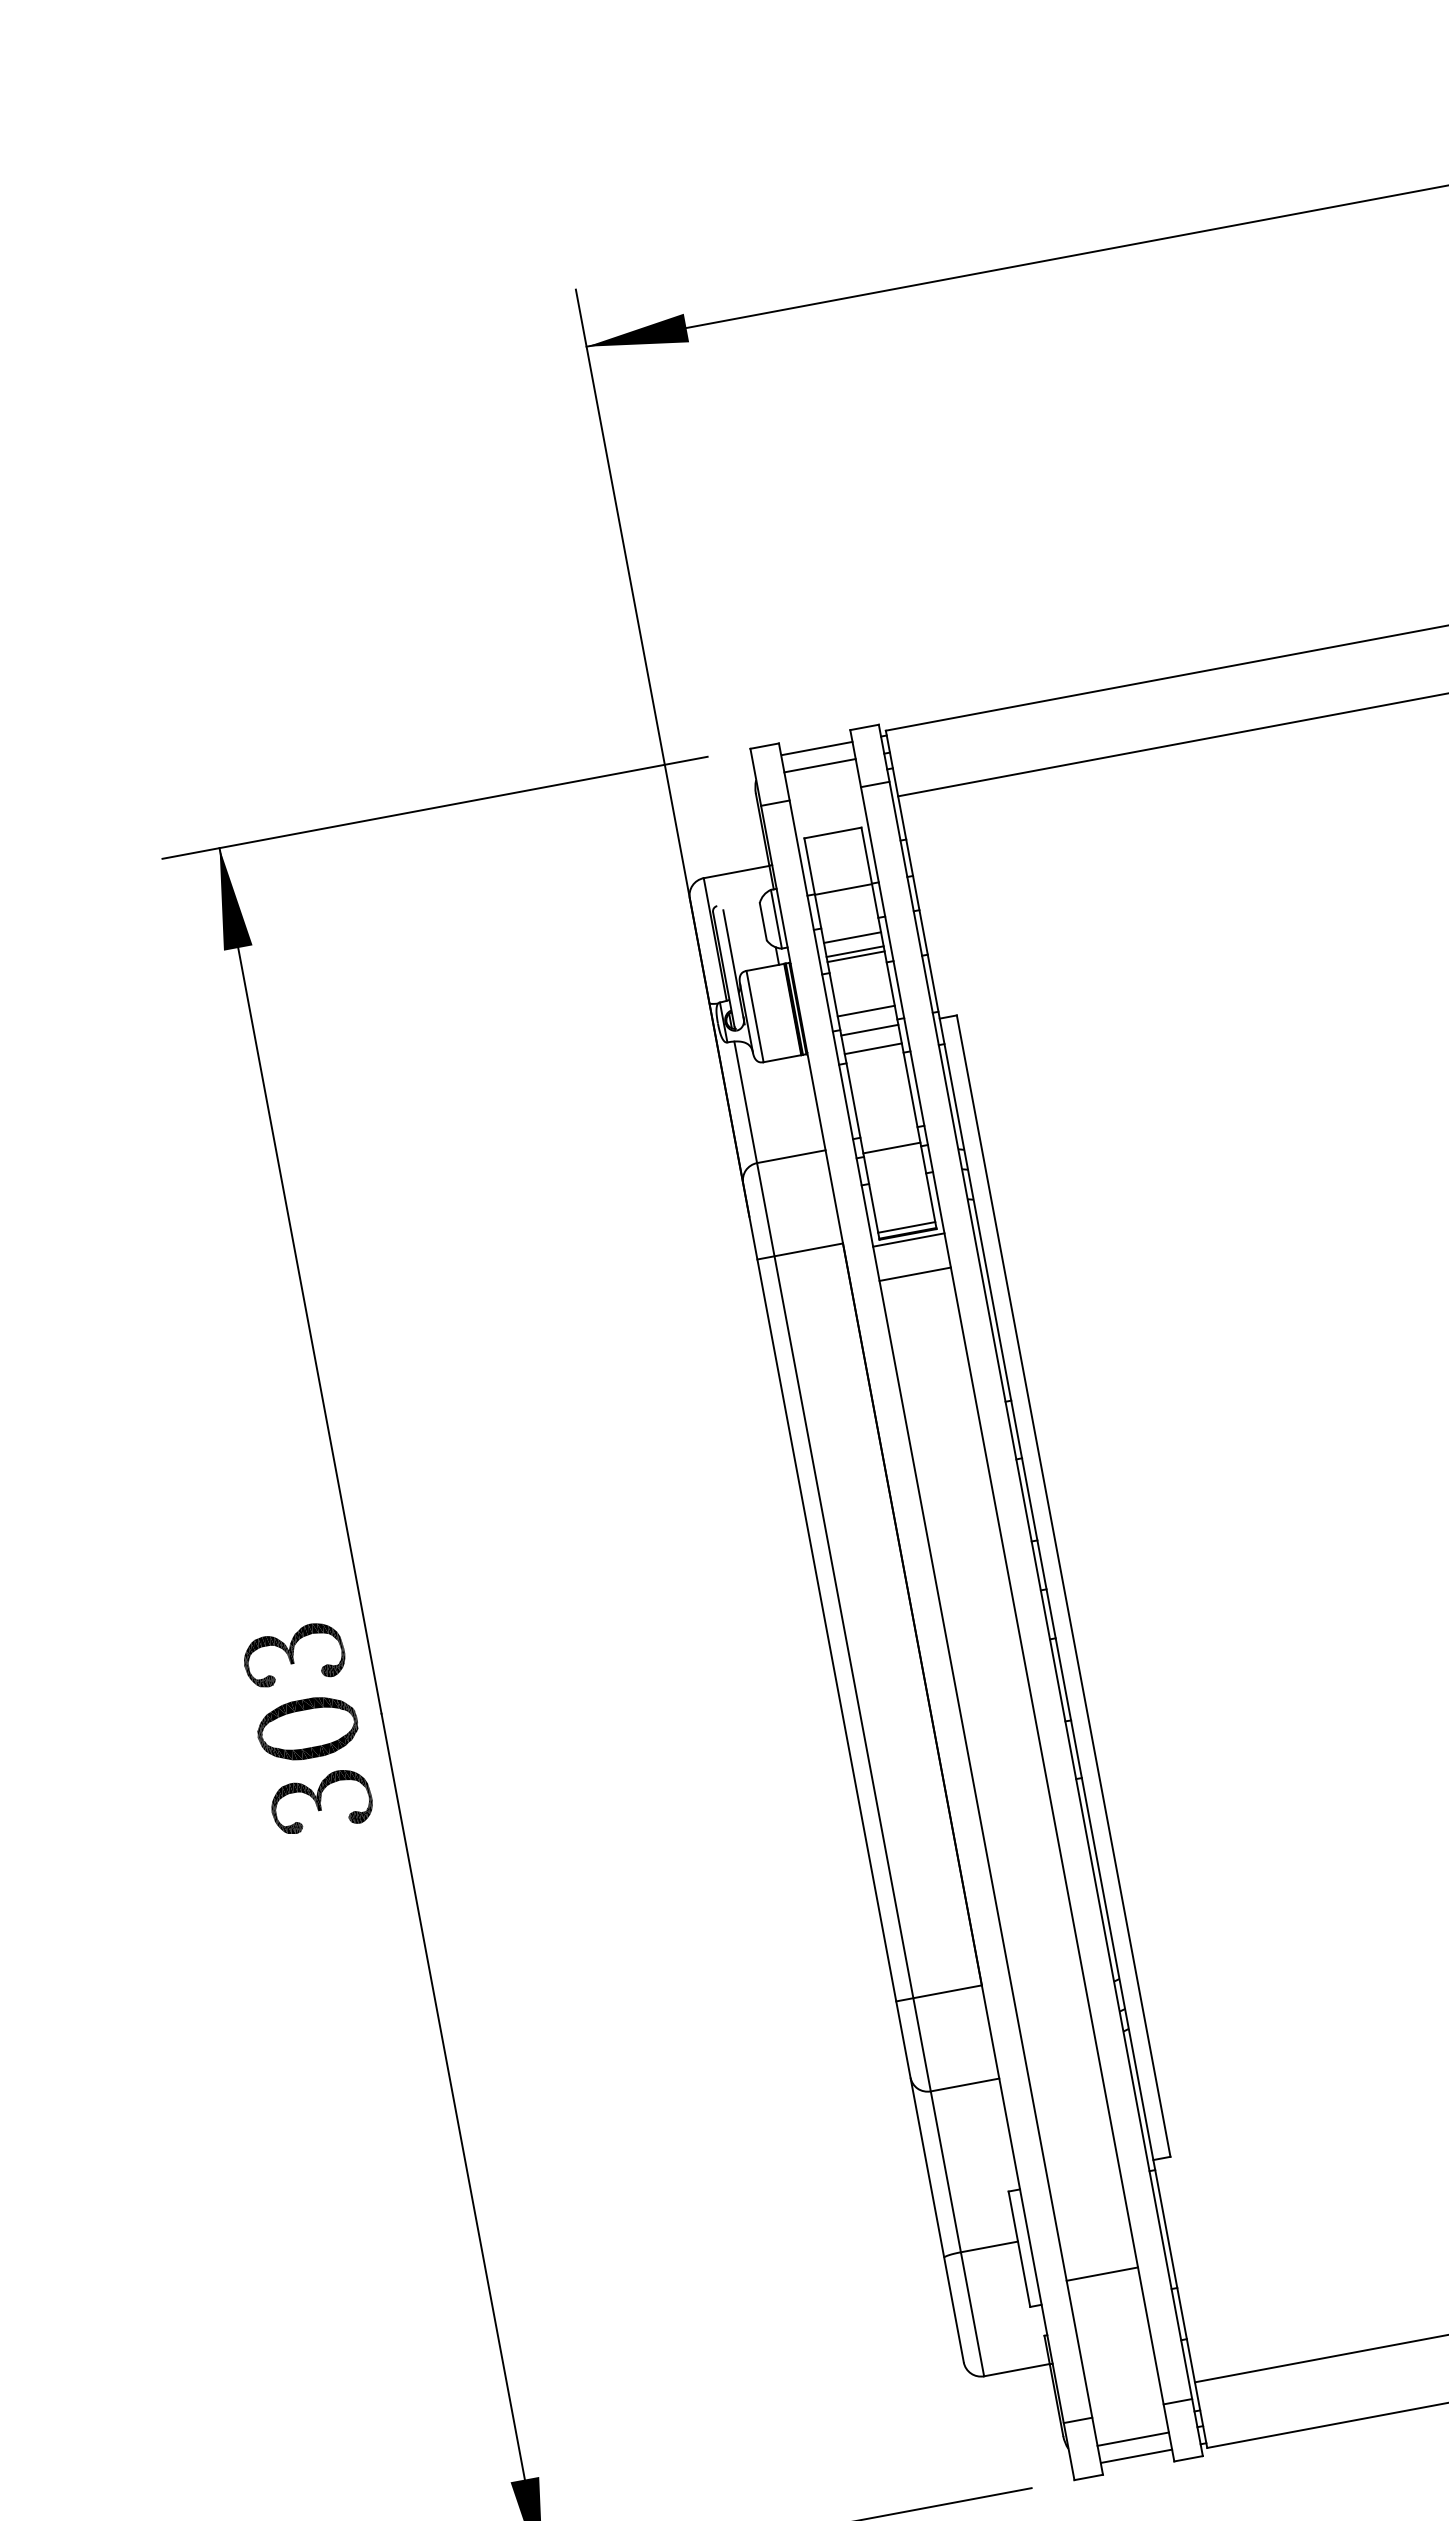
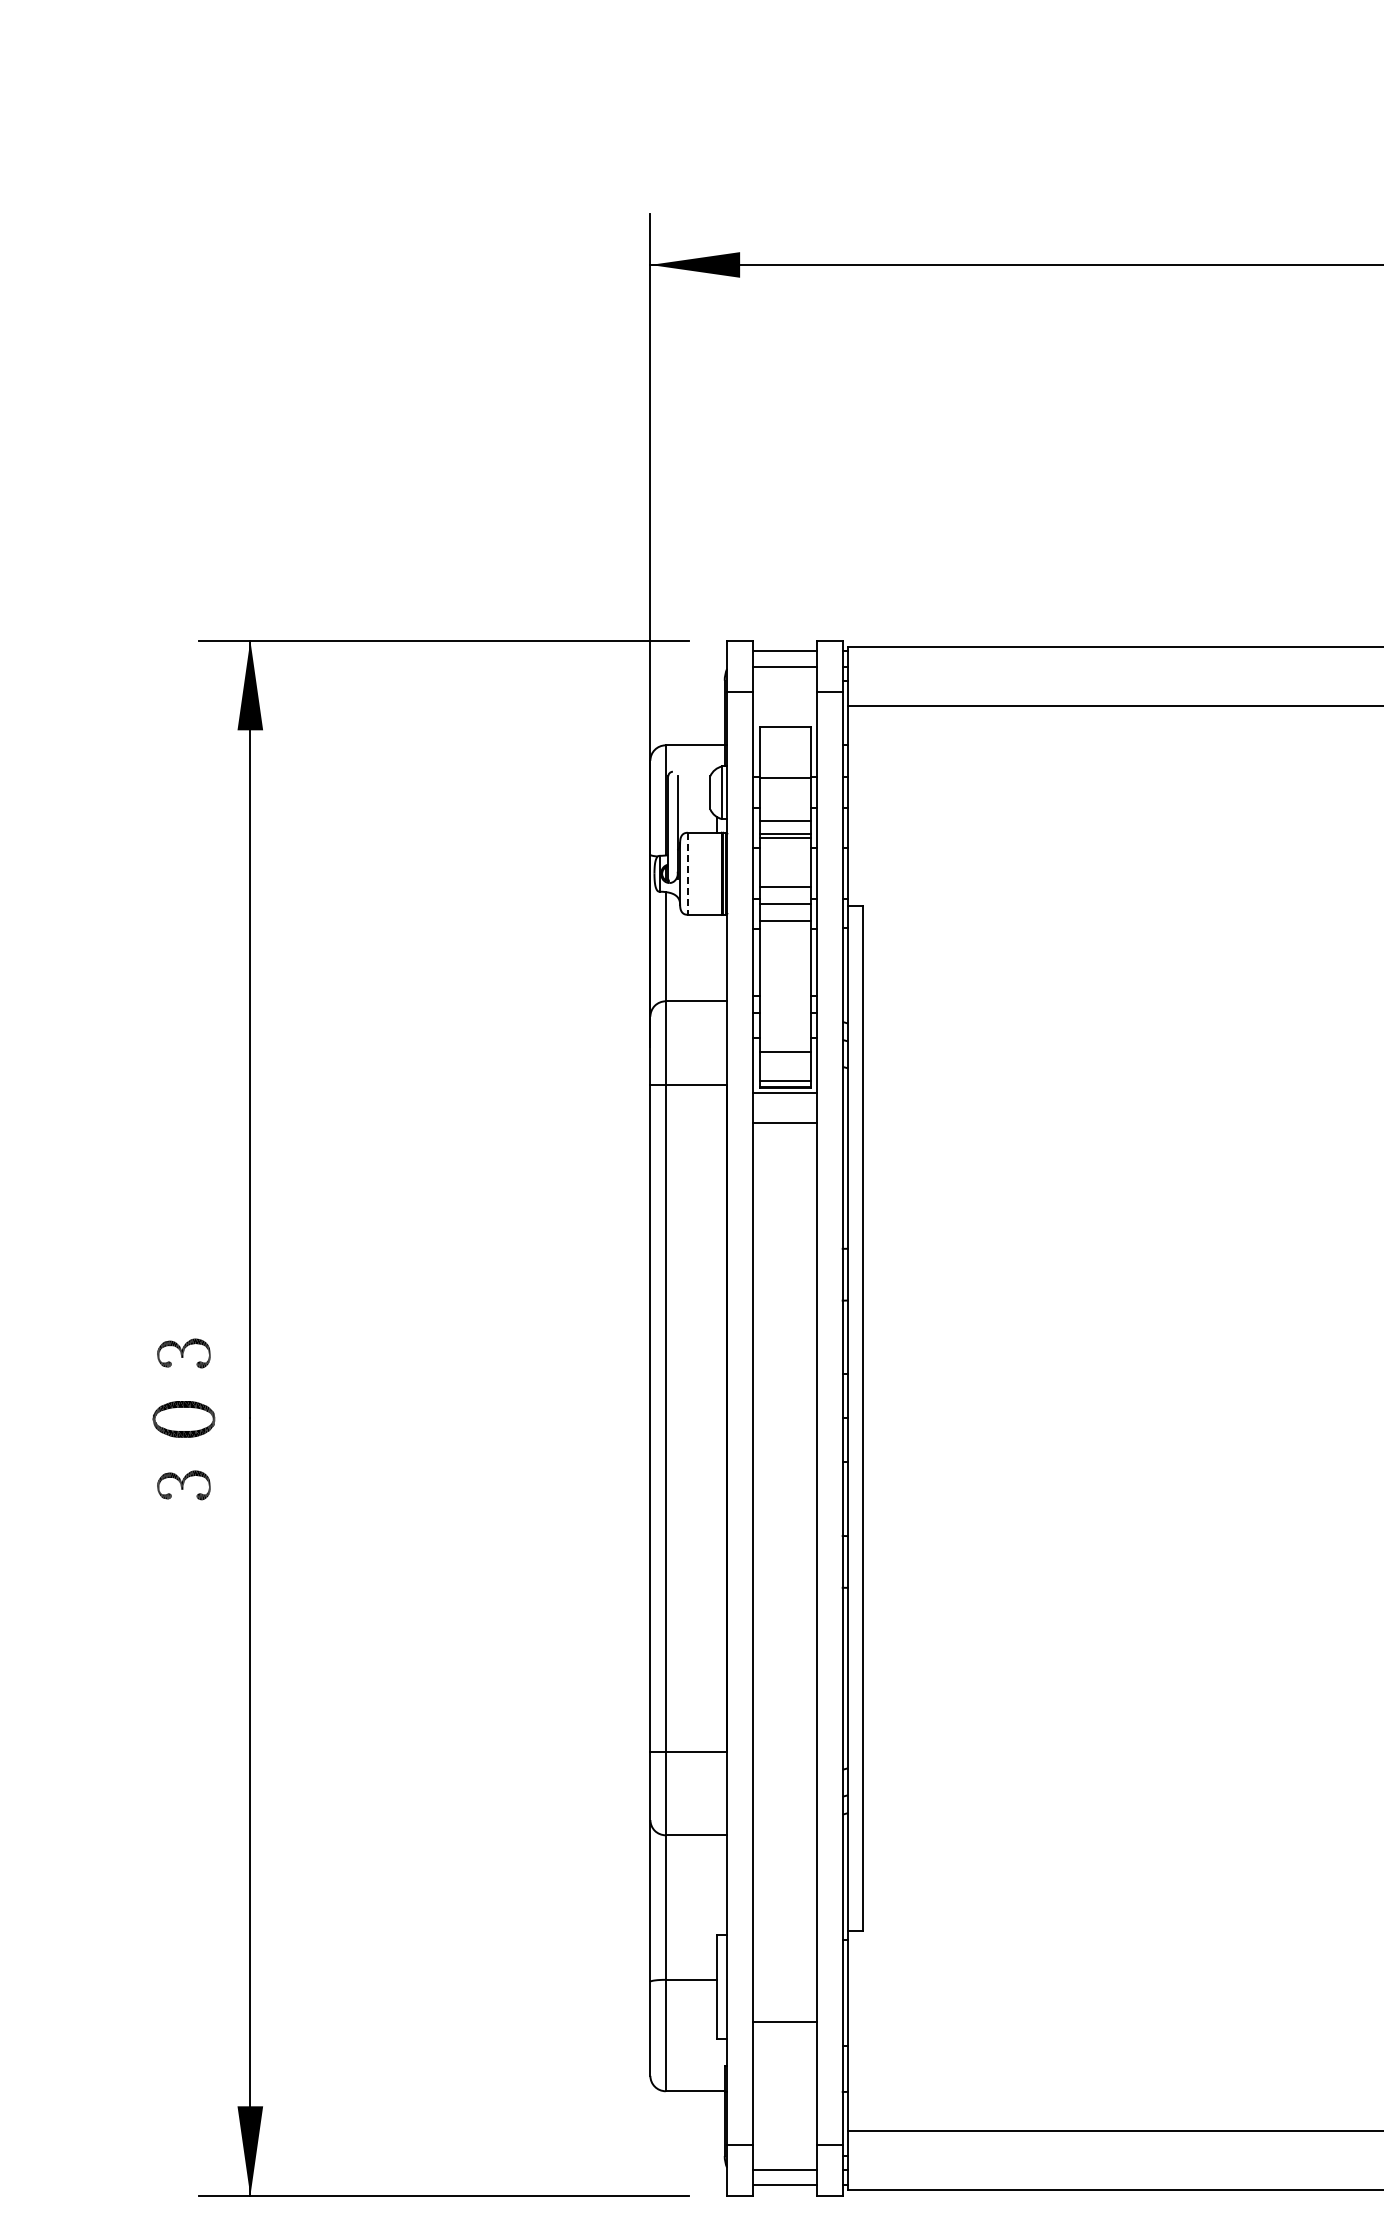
line: (754, 1017) -> (687, 874), solid -> dashed
line: (891, 1148) -> (784, 1052), moved
part: (293, 1655) -> (183, 1353), size x0.6
part: (307, 1729) -> (183, 1419), size x0.7
part: (321, 1802) -> (183, 1485), size x0.6

